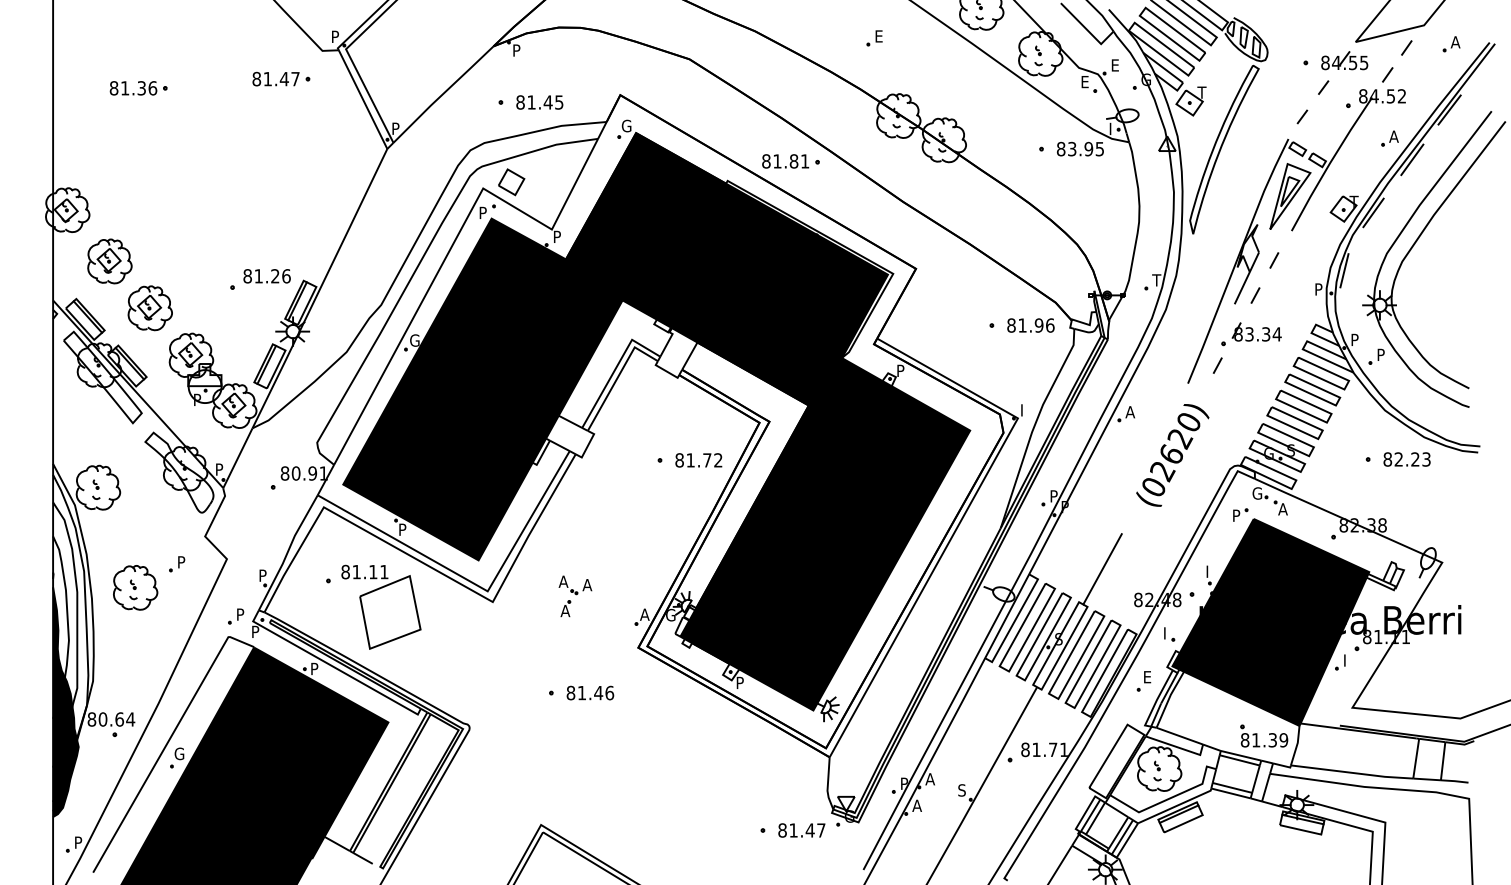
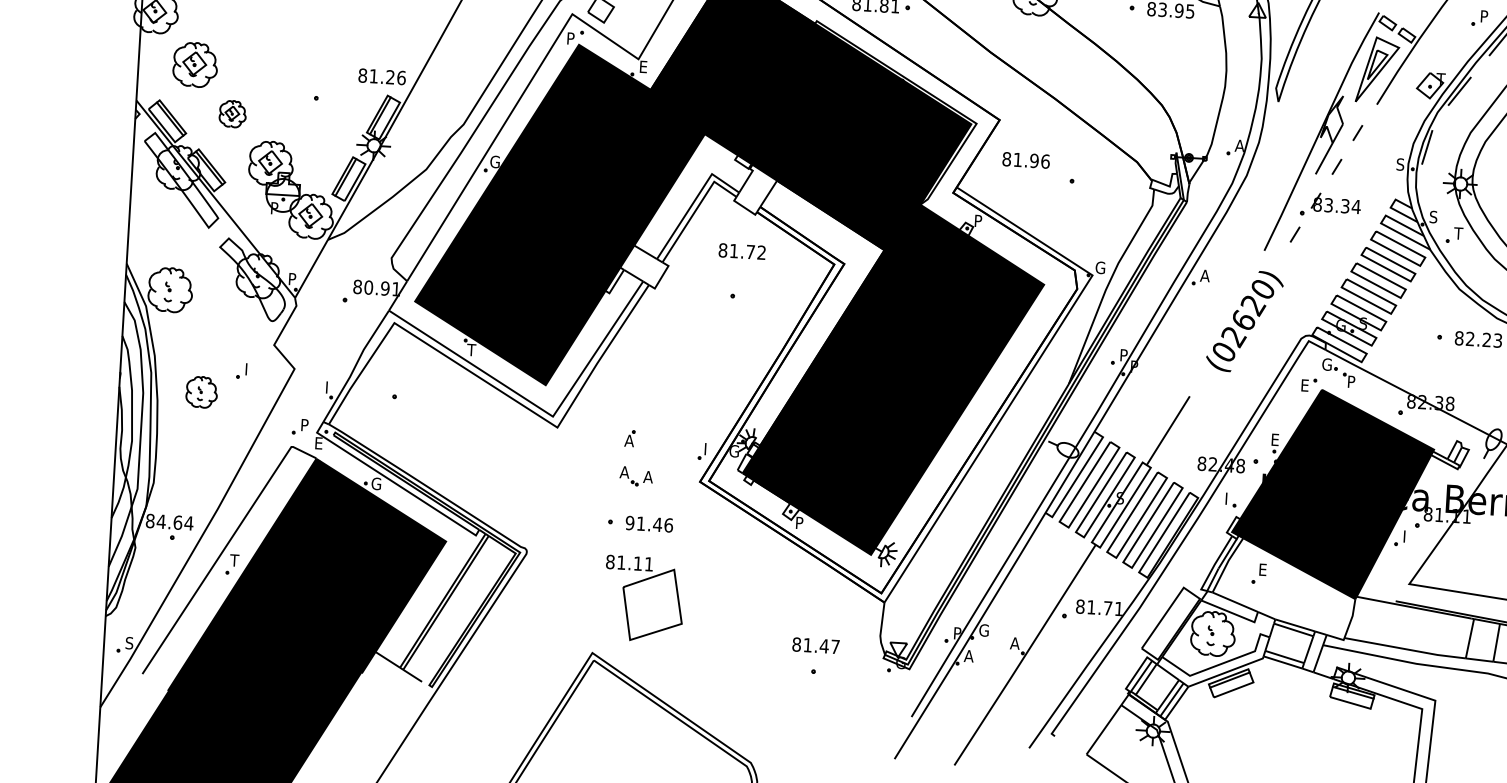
text: (1393, 136) -> (1484, 16), A -> P
text: (557, 236) -> (643, 66), P -> E
text: (266, 276) -> (381, 77), moved
text: (1156, 280) -> (1239, 145), T -> A
text: (1318, 289) -> (1400, 164), P -> S
part: (149, 308) -> (232, 114), size x0.6
text: (1030, 325) -> (1025, 160), moved
text: (1354, 339) -> (1433, 216), P -> S
text: (1380, 354) -> (1458, 233), P -> T
text: (1025, 410) -> (1100, 267), I -> G
text: (698, 460) -> (741, 251), moved
text: (1282, 509) -> (1351, 382), A -> P
text: (1237, 515) -> (1305, 385), P -> E
text: (402, 529) -> (471, 349), P -> T
text: (182, 559) -> (250, 366), P -> I
text: (1210, 571) -> (1275, 439), I -> E
text: (263, 572) -> (330, 384), P -> I
part: (575, 585) -> (636, 476), moved
part: (135, 587) -> (201, 391), size x0.7
part: (381, 606) -> (644, 598), moved
text: (644, 614) -> (708, 449), A -> I
text: (256, 631) -> (319, 442), P -> E
text: (315, 668) -> (376, 483), P -> G
part: (1143, 681) -> (1258, 573), moved
text: (570, 693) -> (629, 523), 81.46 -> 91.46
fill: (65, 702) -> (124, 502), removed
text: (102, 719) -> (160, 521), 80.64 -> 84.64
part: (1264, 735) -> (1319, 606), removed
text: (178, 753) -> (234, 560), G -> T
text: (930, 779) -> (983, 630), A -> G
text: (962, 790) -> (1015, 643), S -> A
text: (801, 830) -> (815, 645), moved
text: (78, 842) -> (129, 643), P -> S

